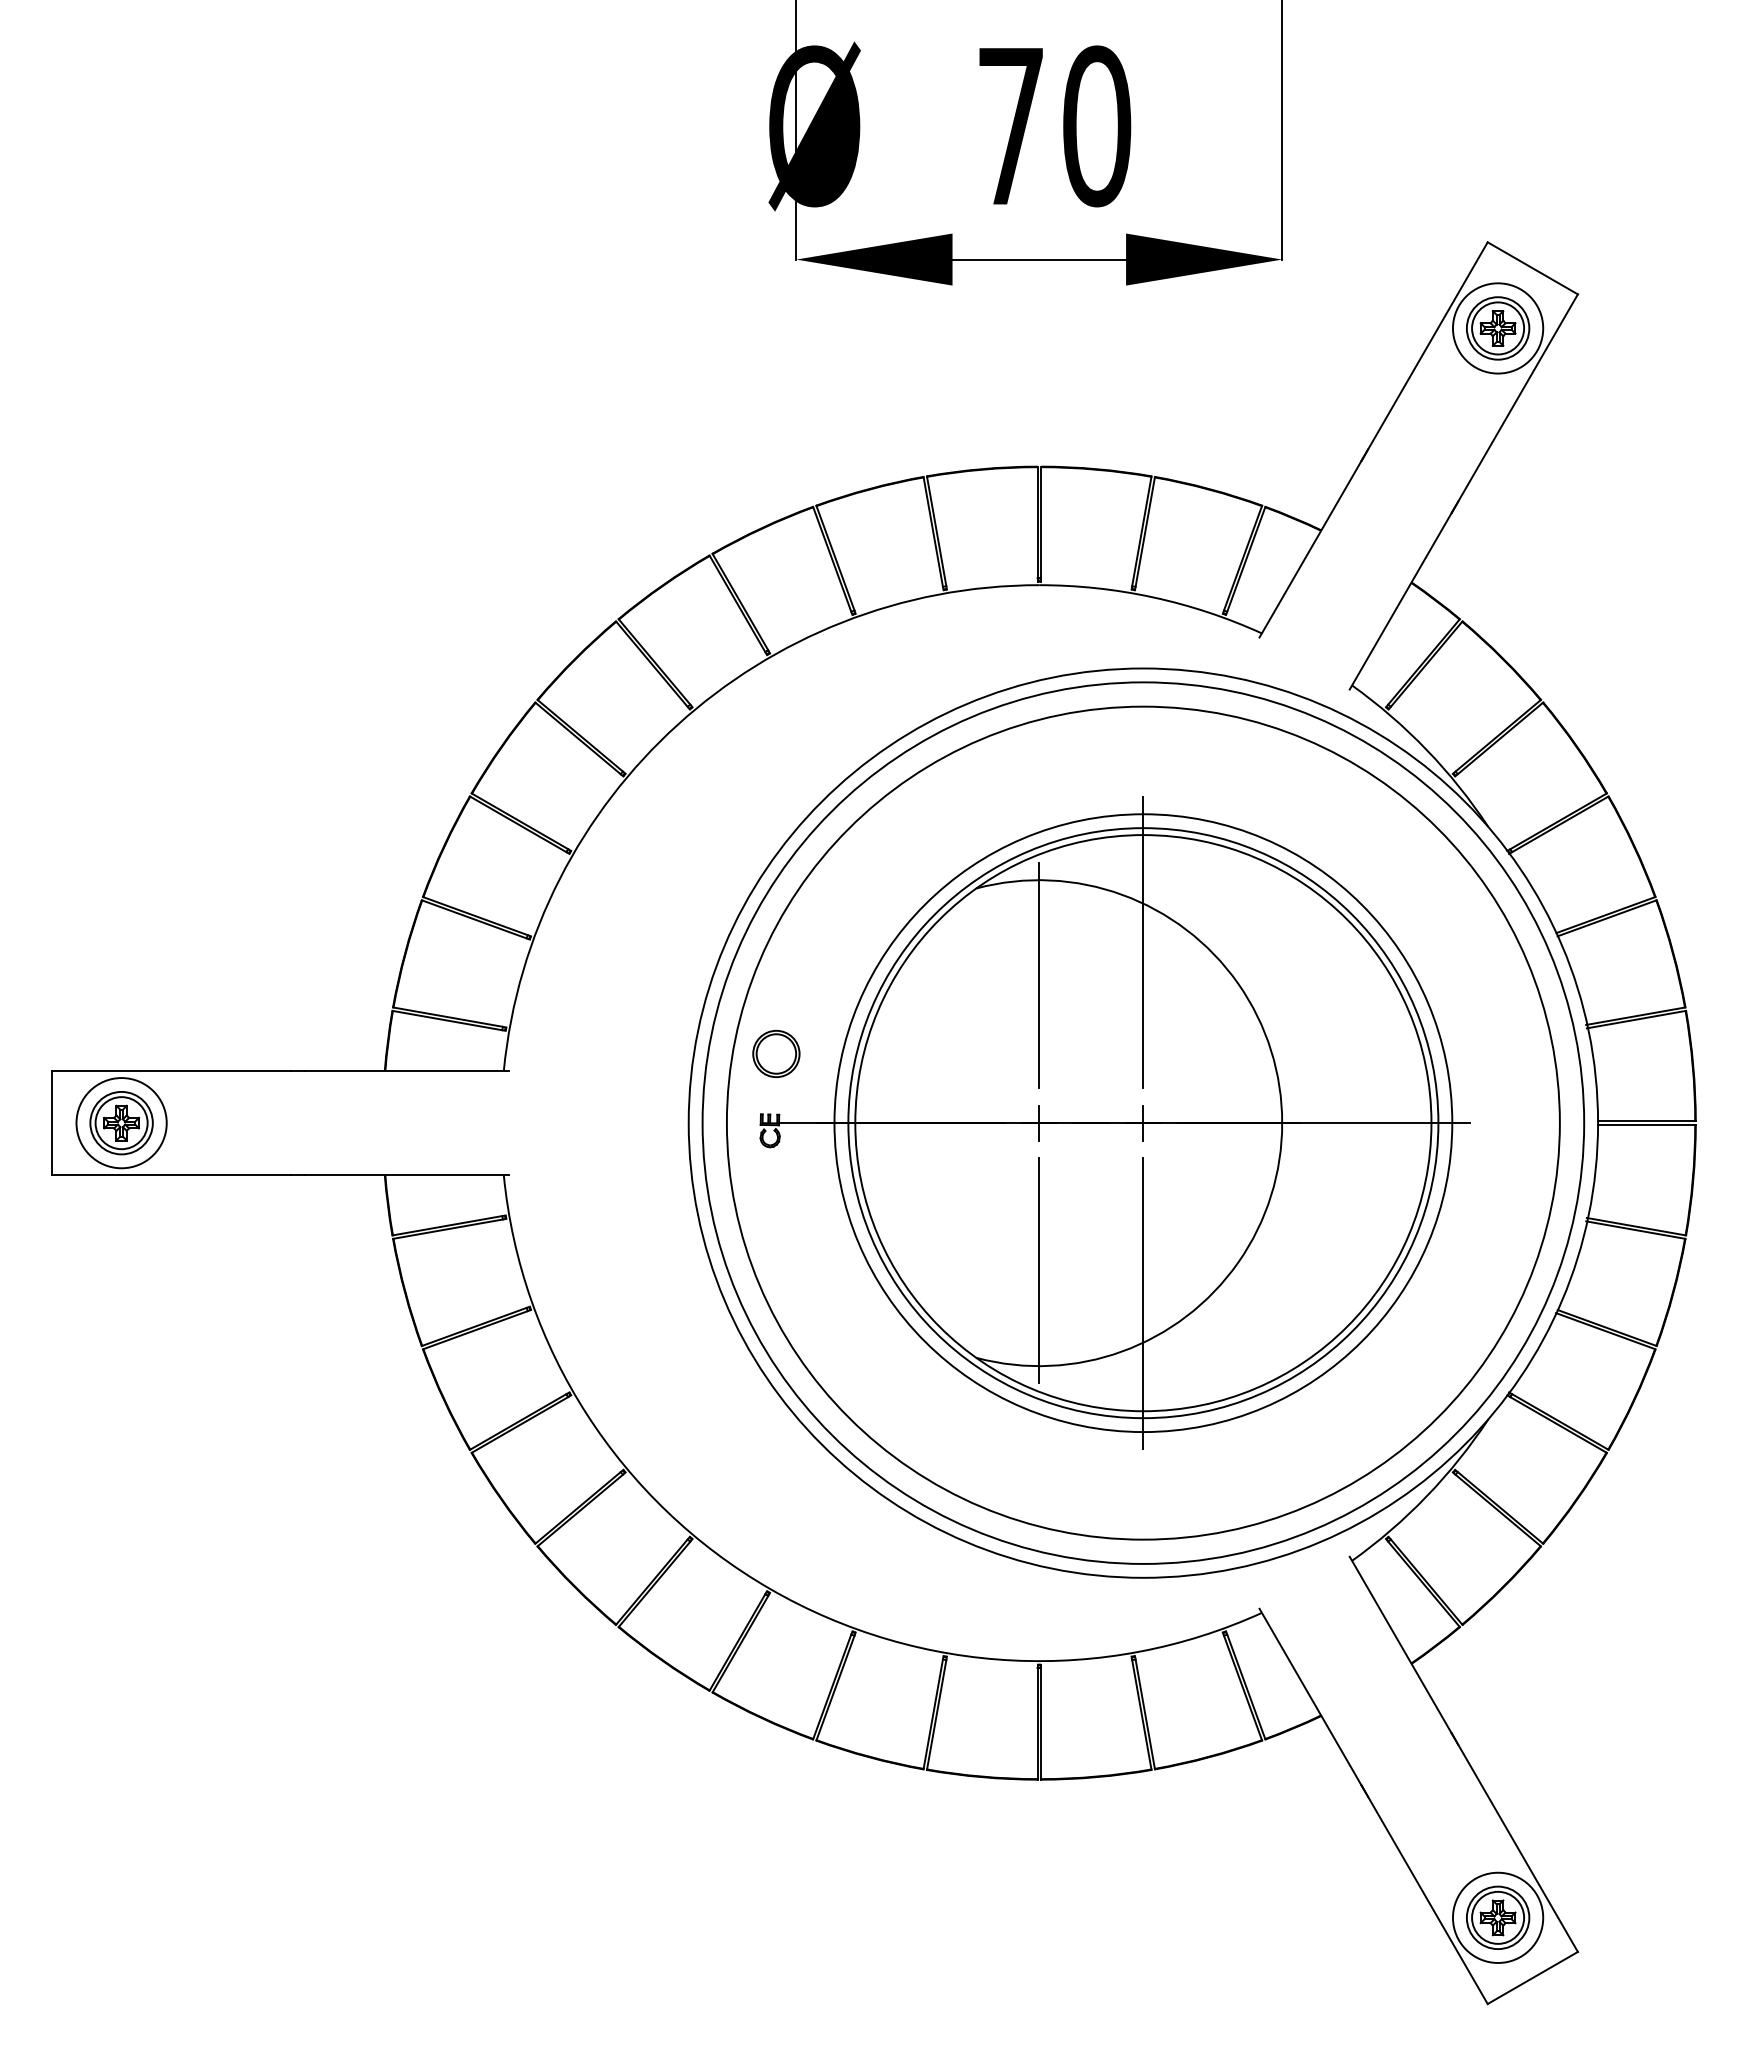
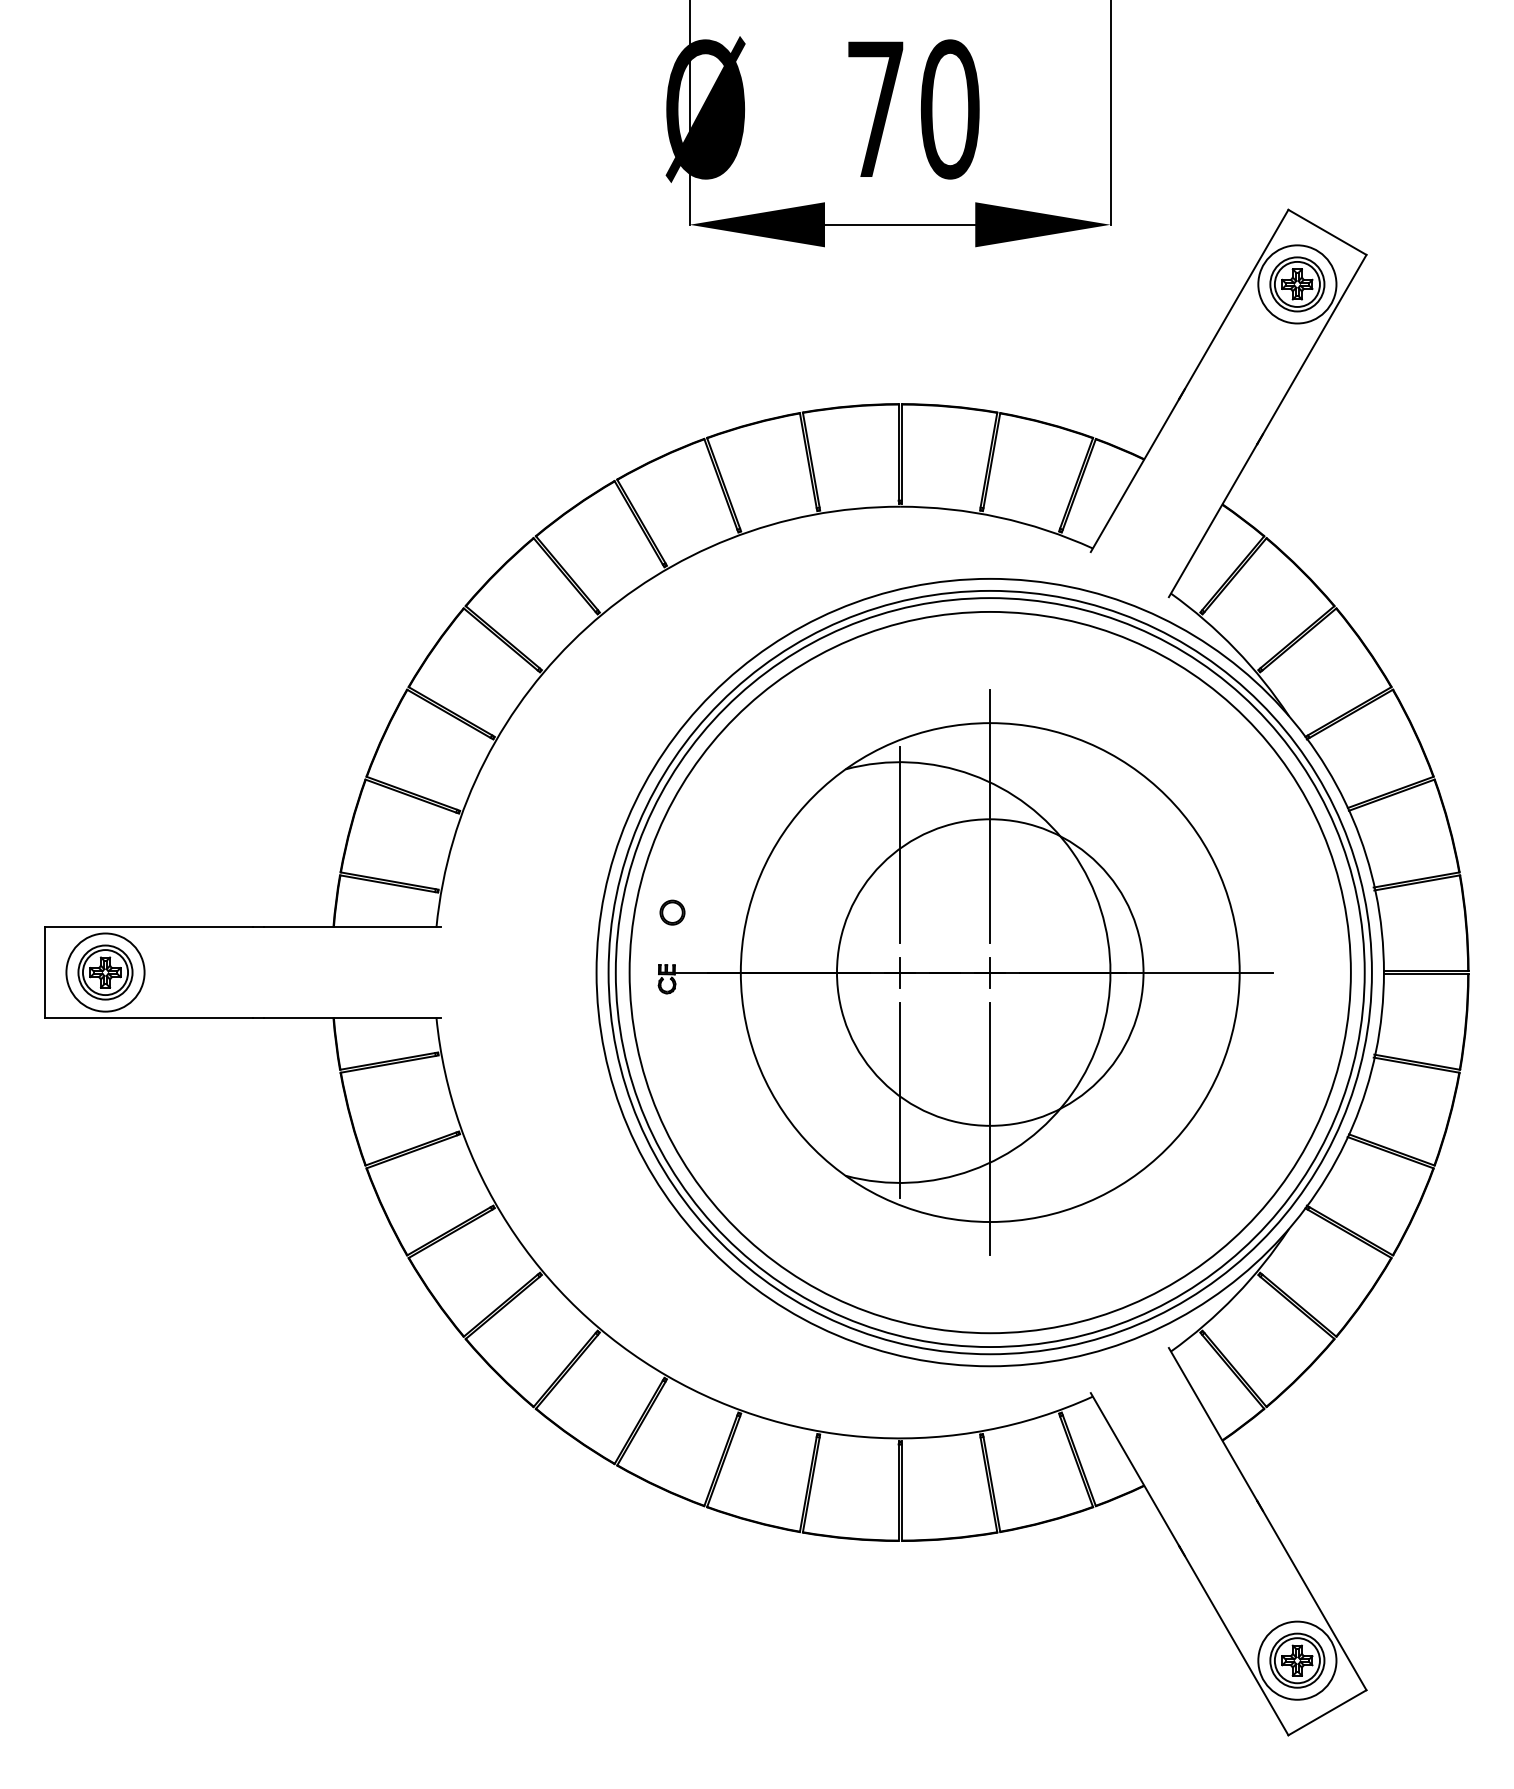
part: (776, 1053) -> (672, 912), size x0.6
circle: (1143, 1123) -> (990, 972), size x0.6
circle: (1143, 1123) -> (990, 972), size x1.4

